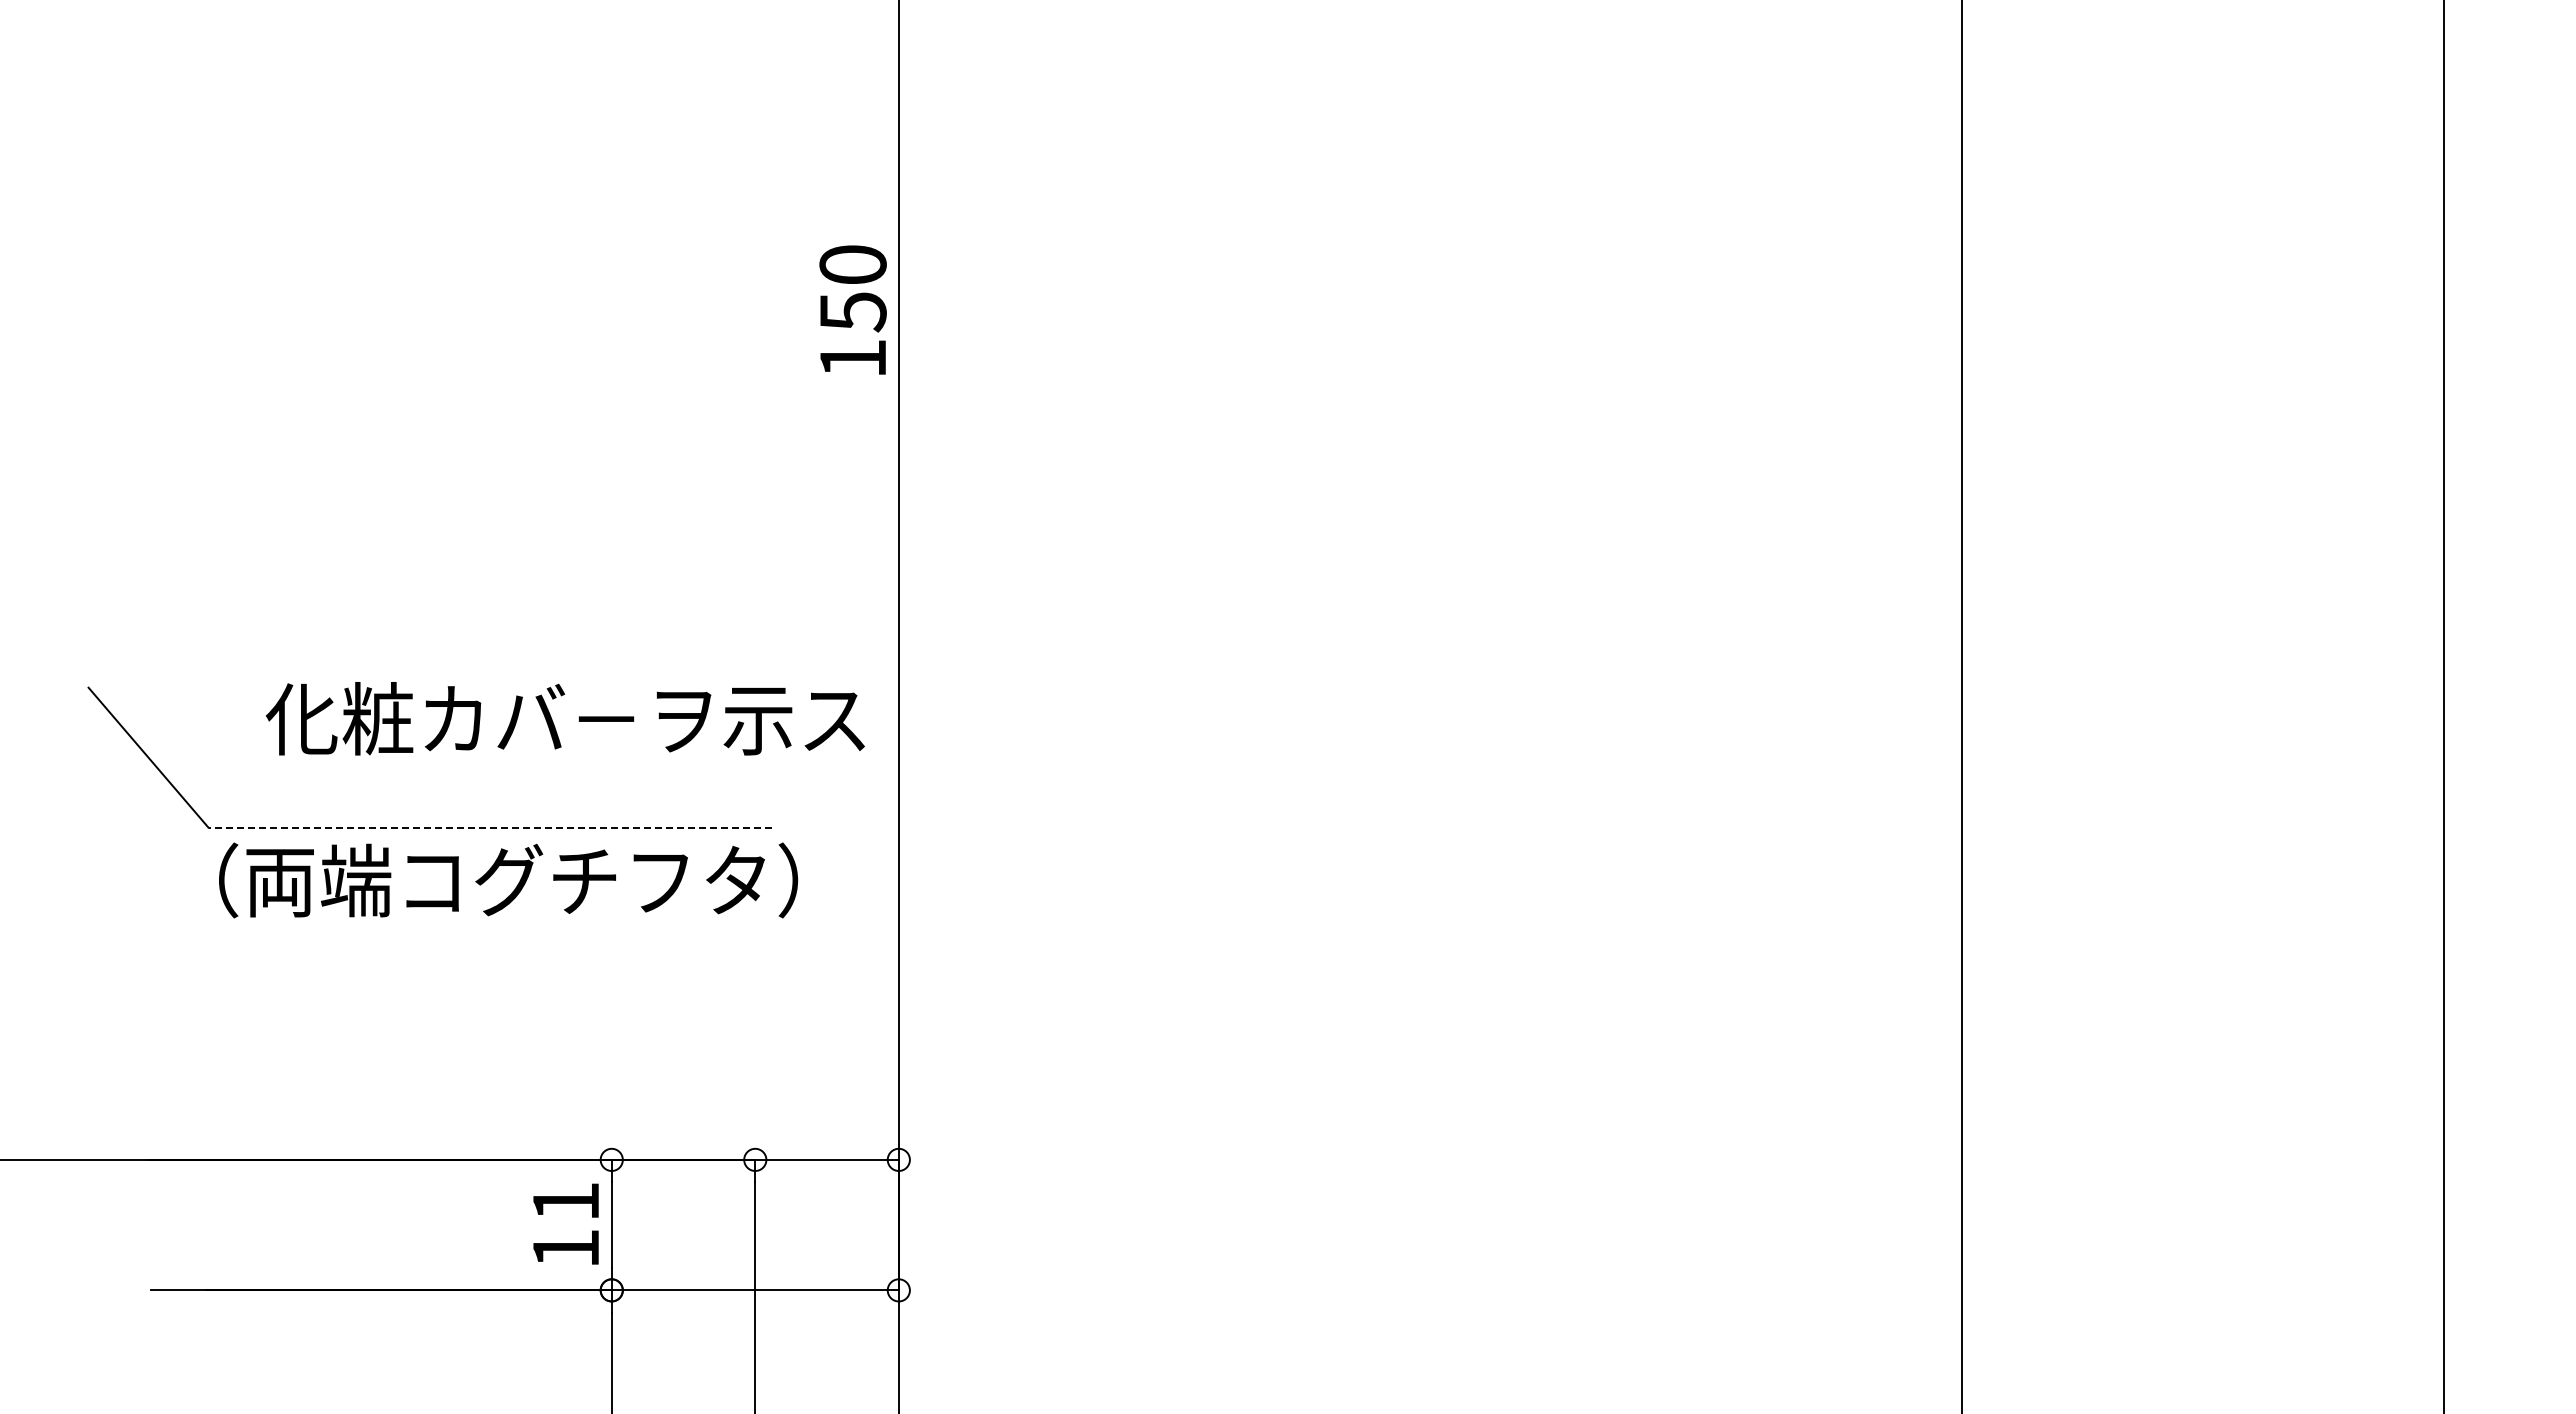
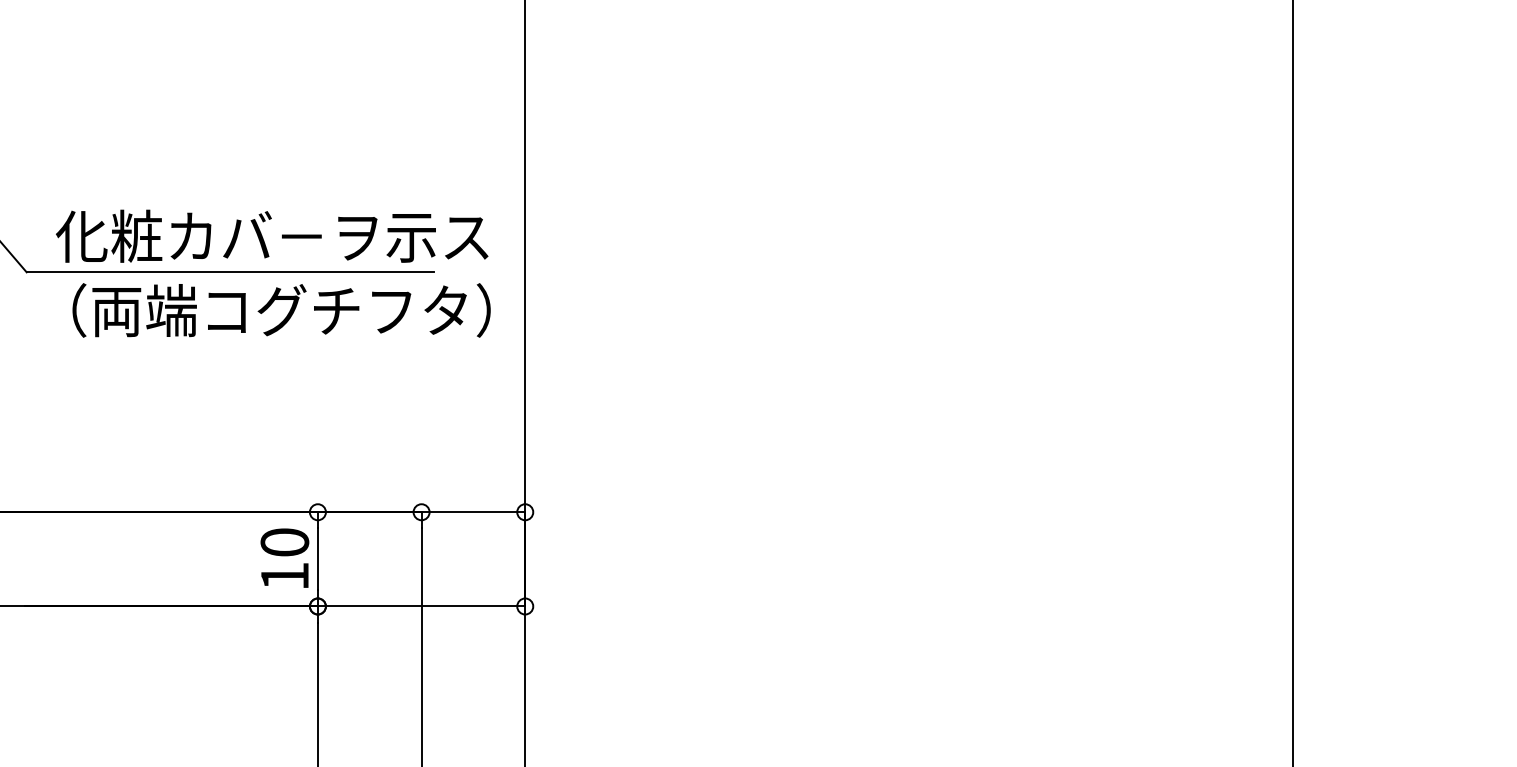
text: (564, 718) -> (271, 236), moved
line: (490, 827) -> (230, 272), dashed -> solid
text: (508, 880) -> (281, 310), moved
text: (565, 1201) -> (284, 542), 11 -> 10

